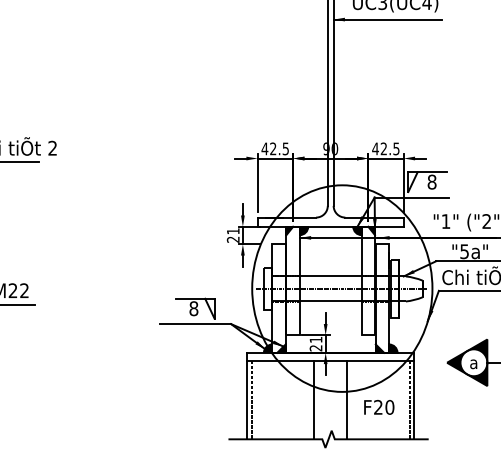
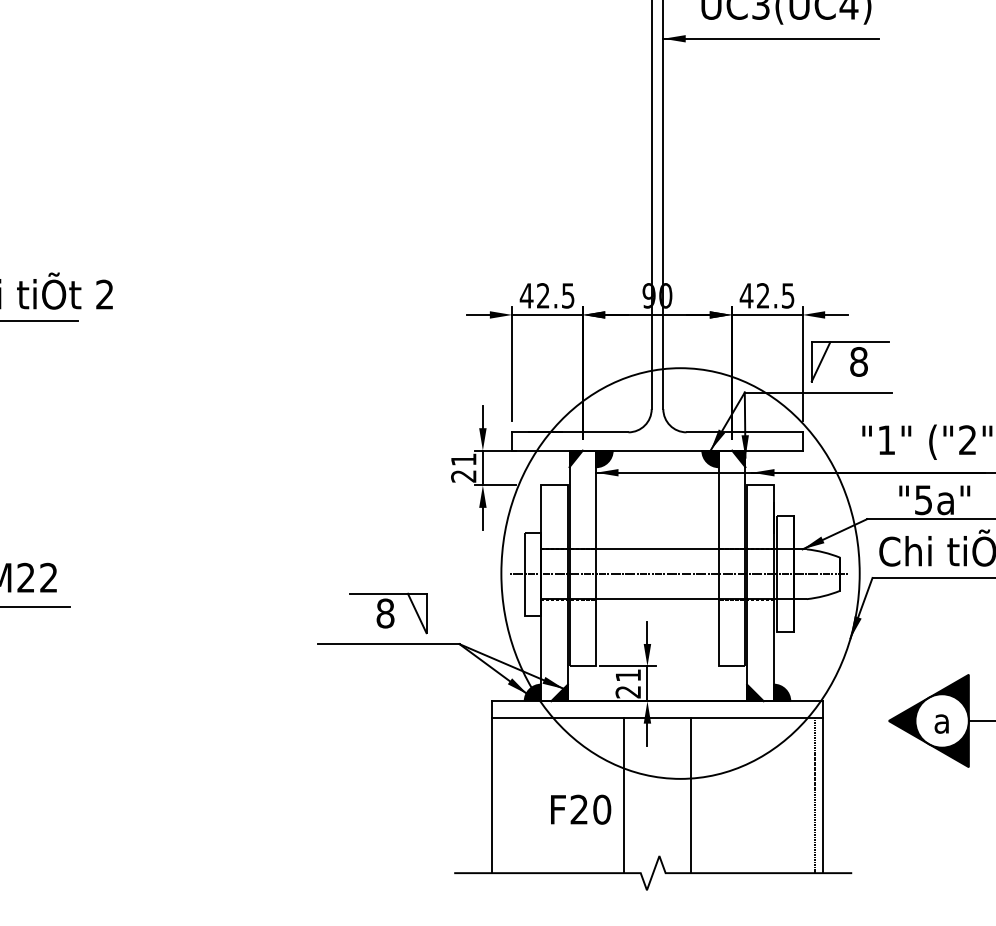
line: (251, 400) -> (499, 795), removed
text: (379, 407) -> (581, 809), moved

